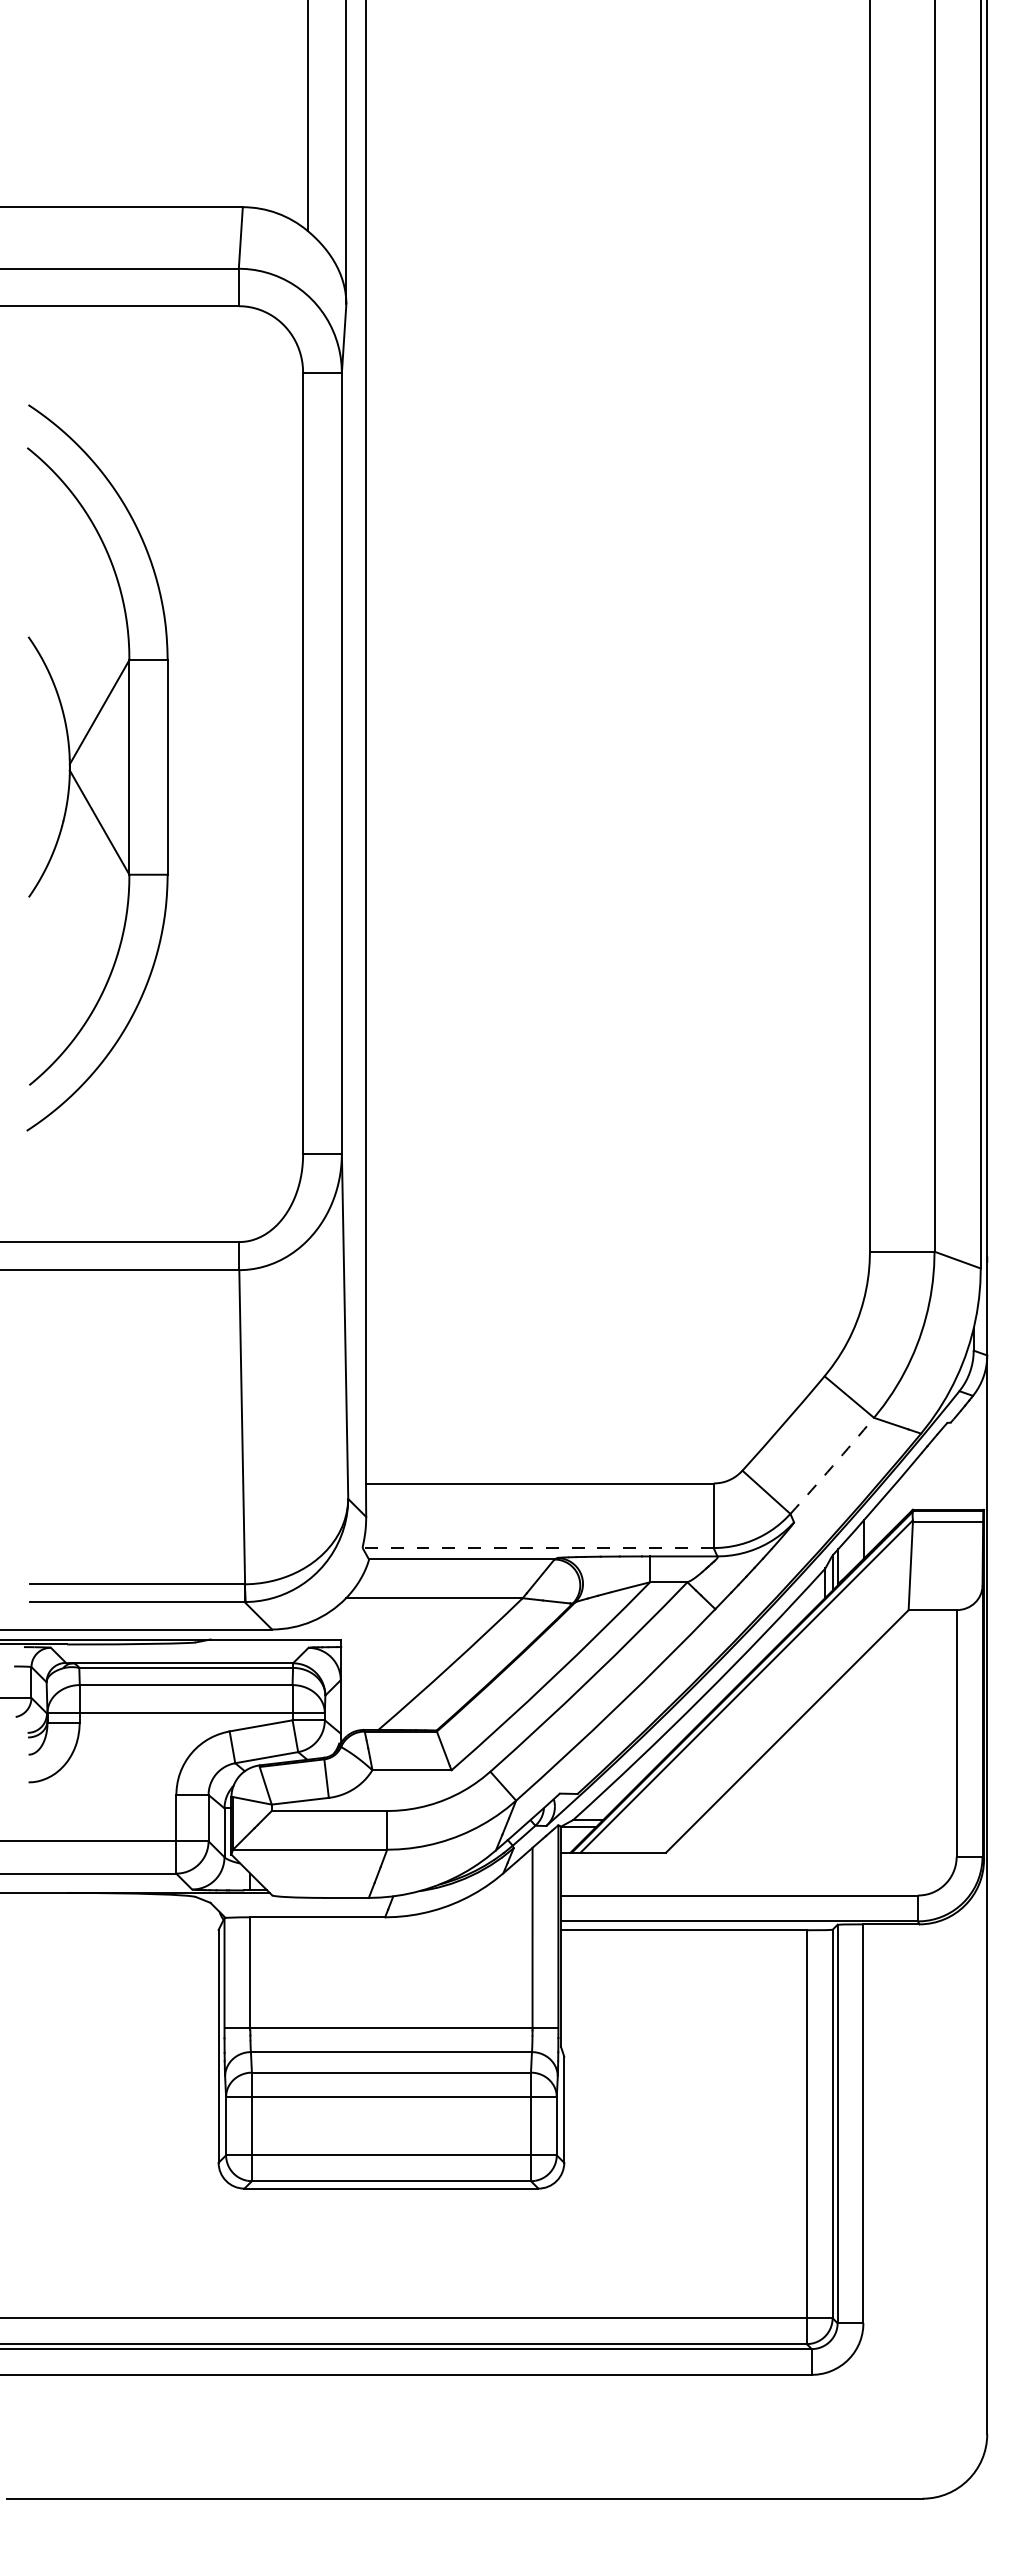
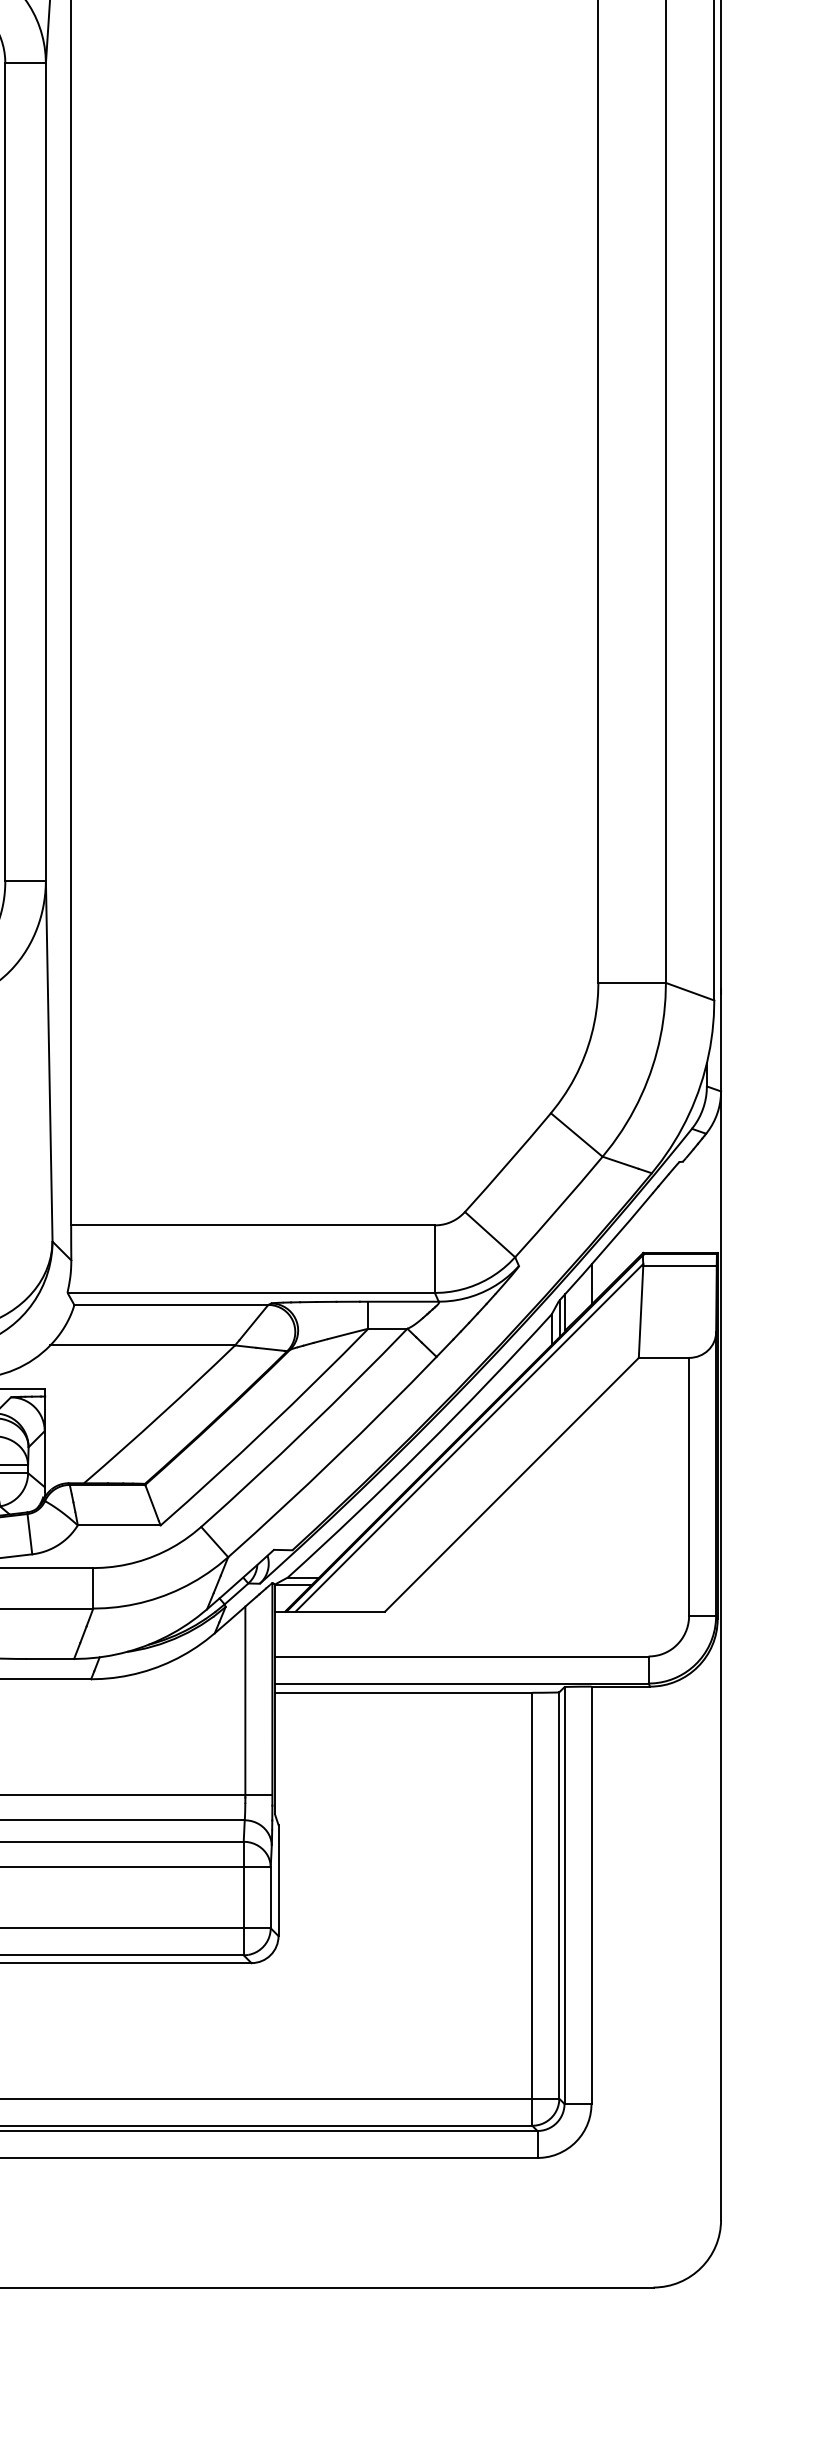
arc: (832, 1466) -> (559, 1207), dashed -> solid
line: (538, 1548) -> (251, 1293), dashed -> solid

